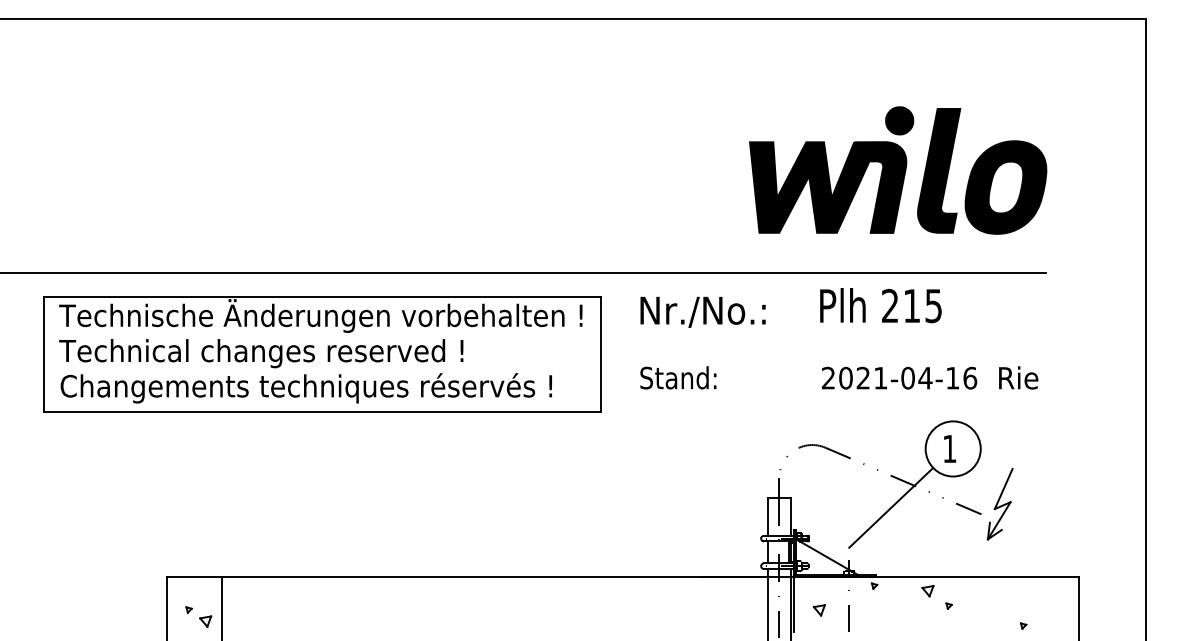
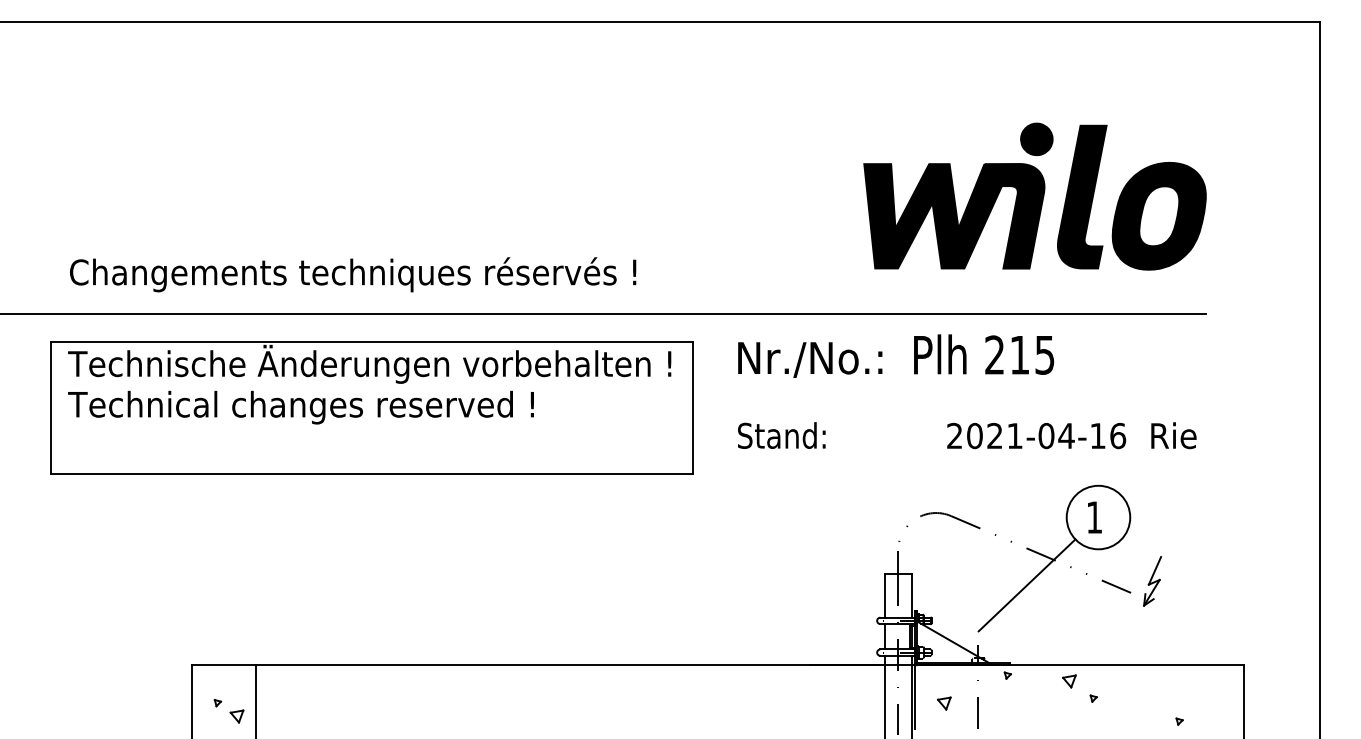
text: (880, 305) -> (983, 354), moved
text: (305, 388) -> (352, 275), moved
part: (999, 504) -> (1151, 581), size x0.6

